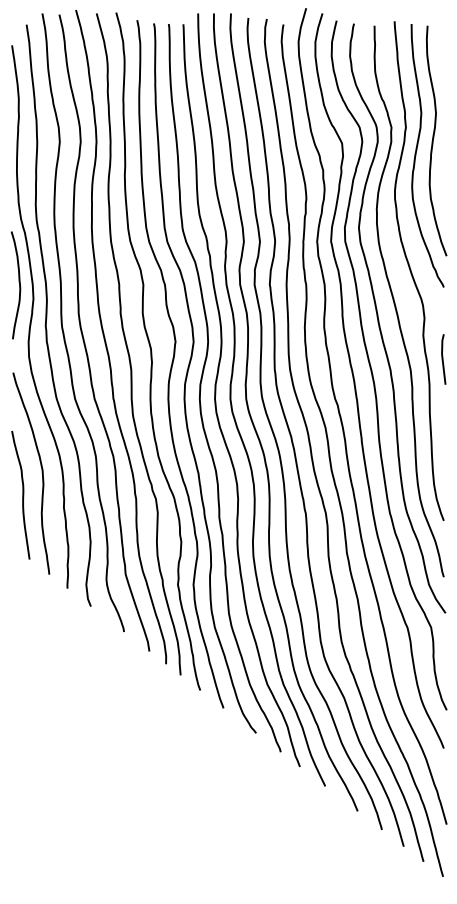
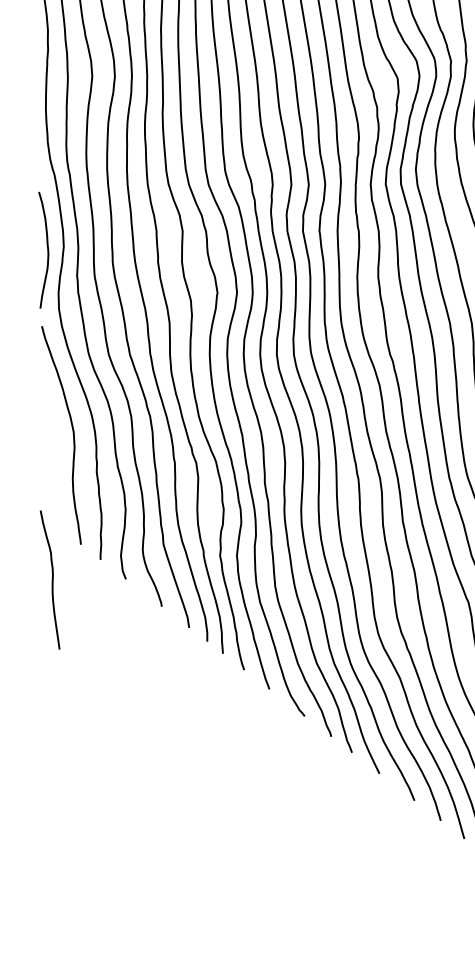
curve: (19, 285) -> (47, 250), moved
curve: (22, 495) -> (51, 580), moved

